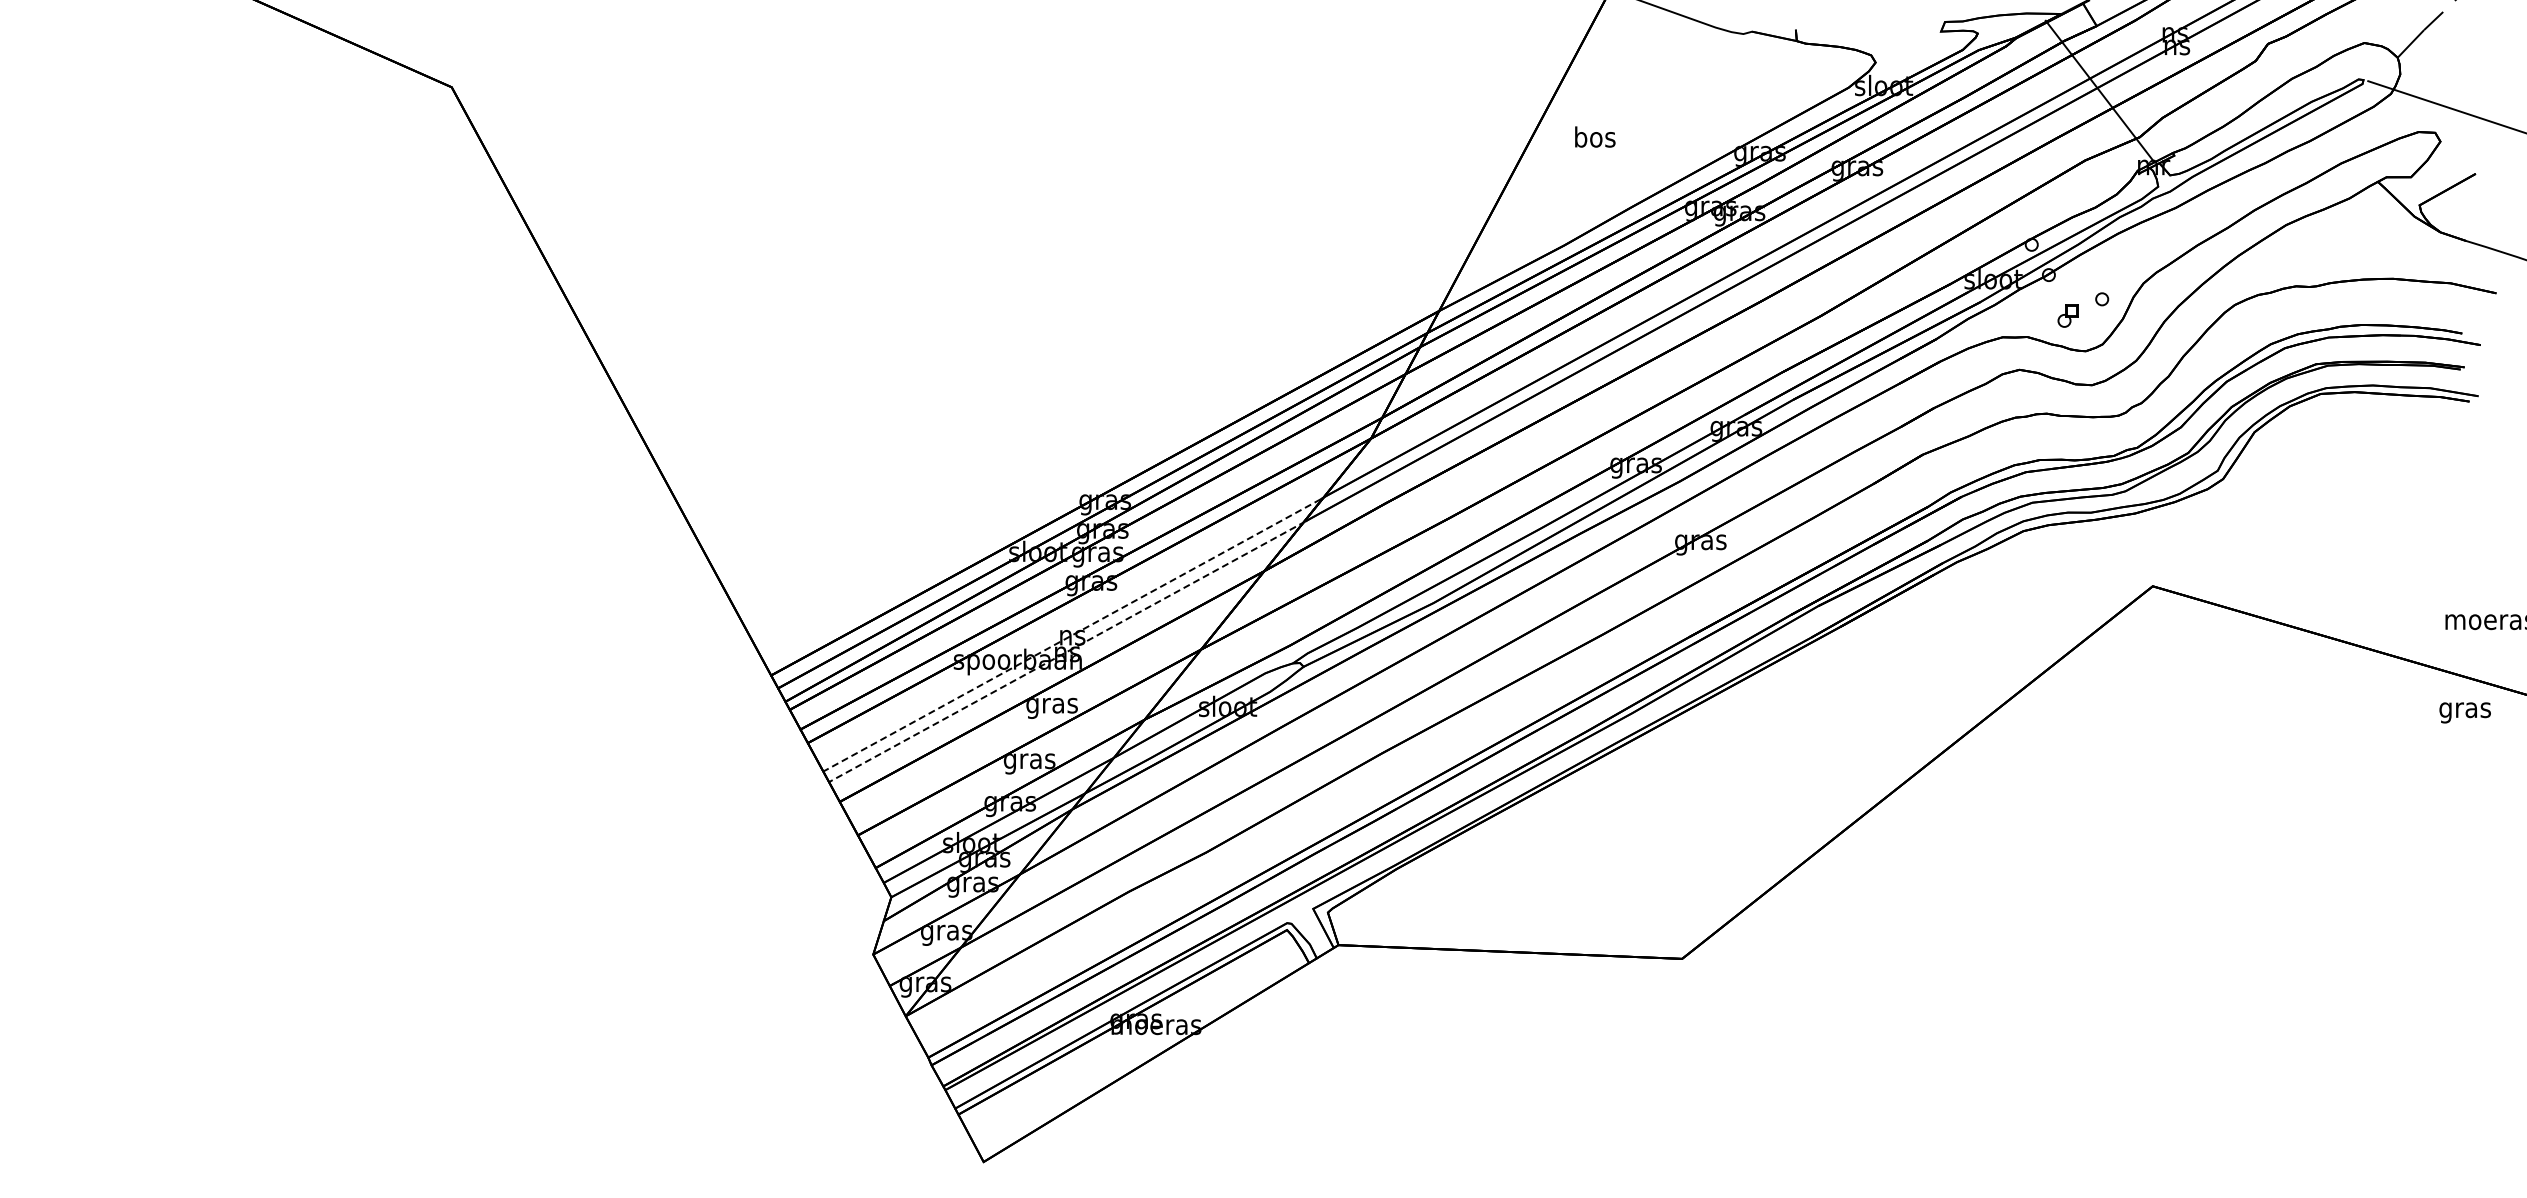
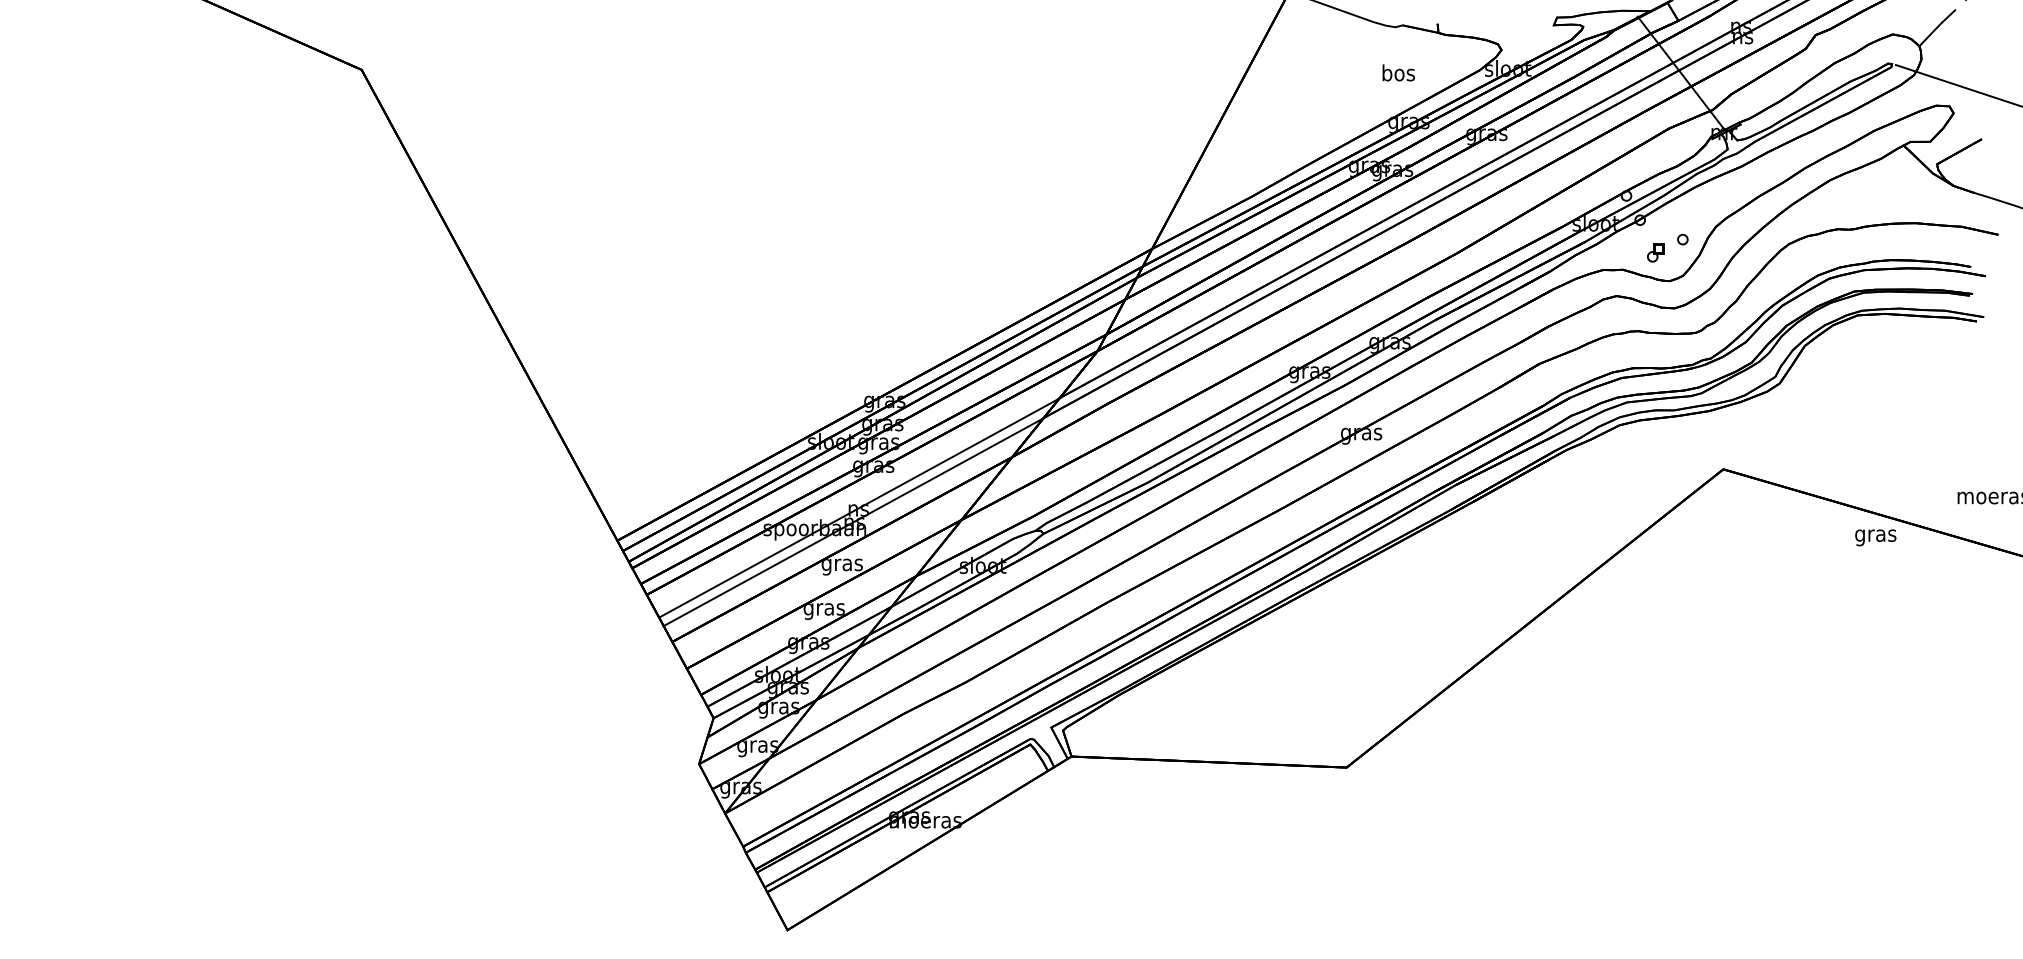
text: (1595, 136) -> (1398, 72), moved
line: (1071, 635) -> (857, 508), dashed -> solid
line: (1067, 651) -> (854, 521), dashed -> solid
text: (2464, 712) -> (1875, 537), moved

